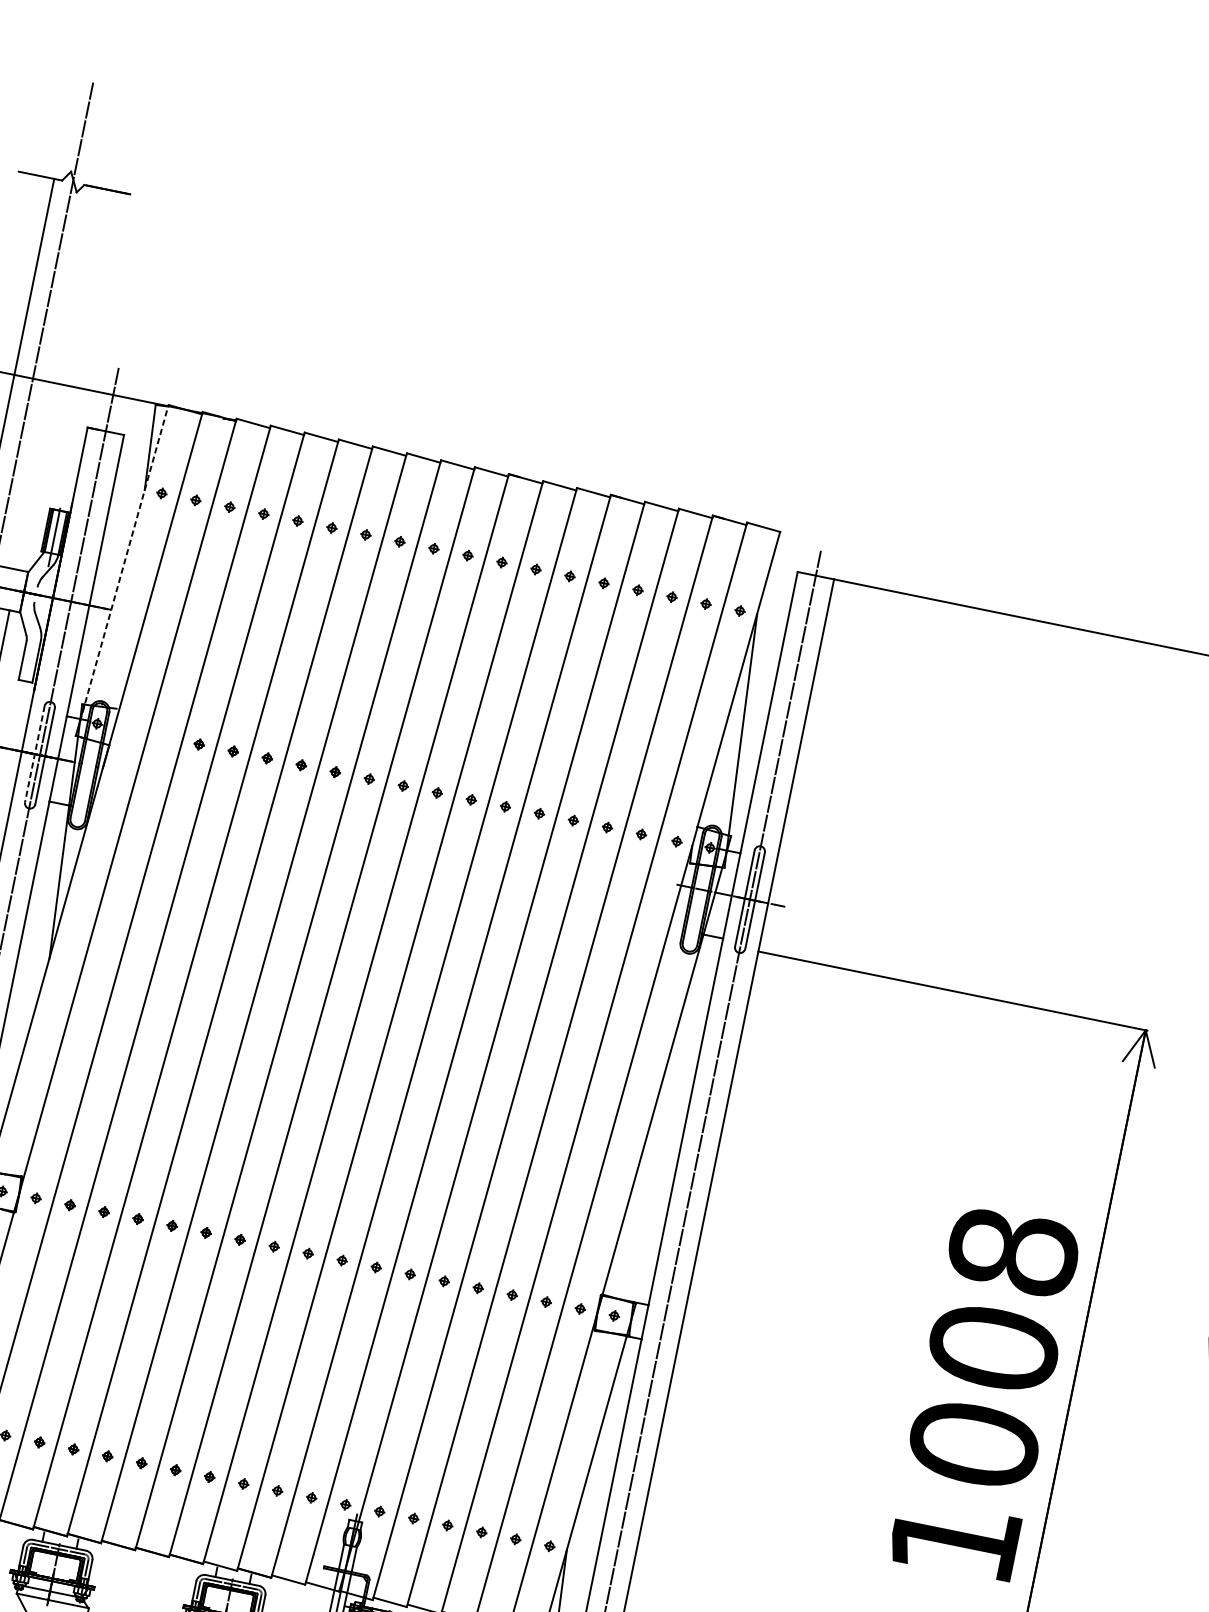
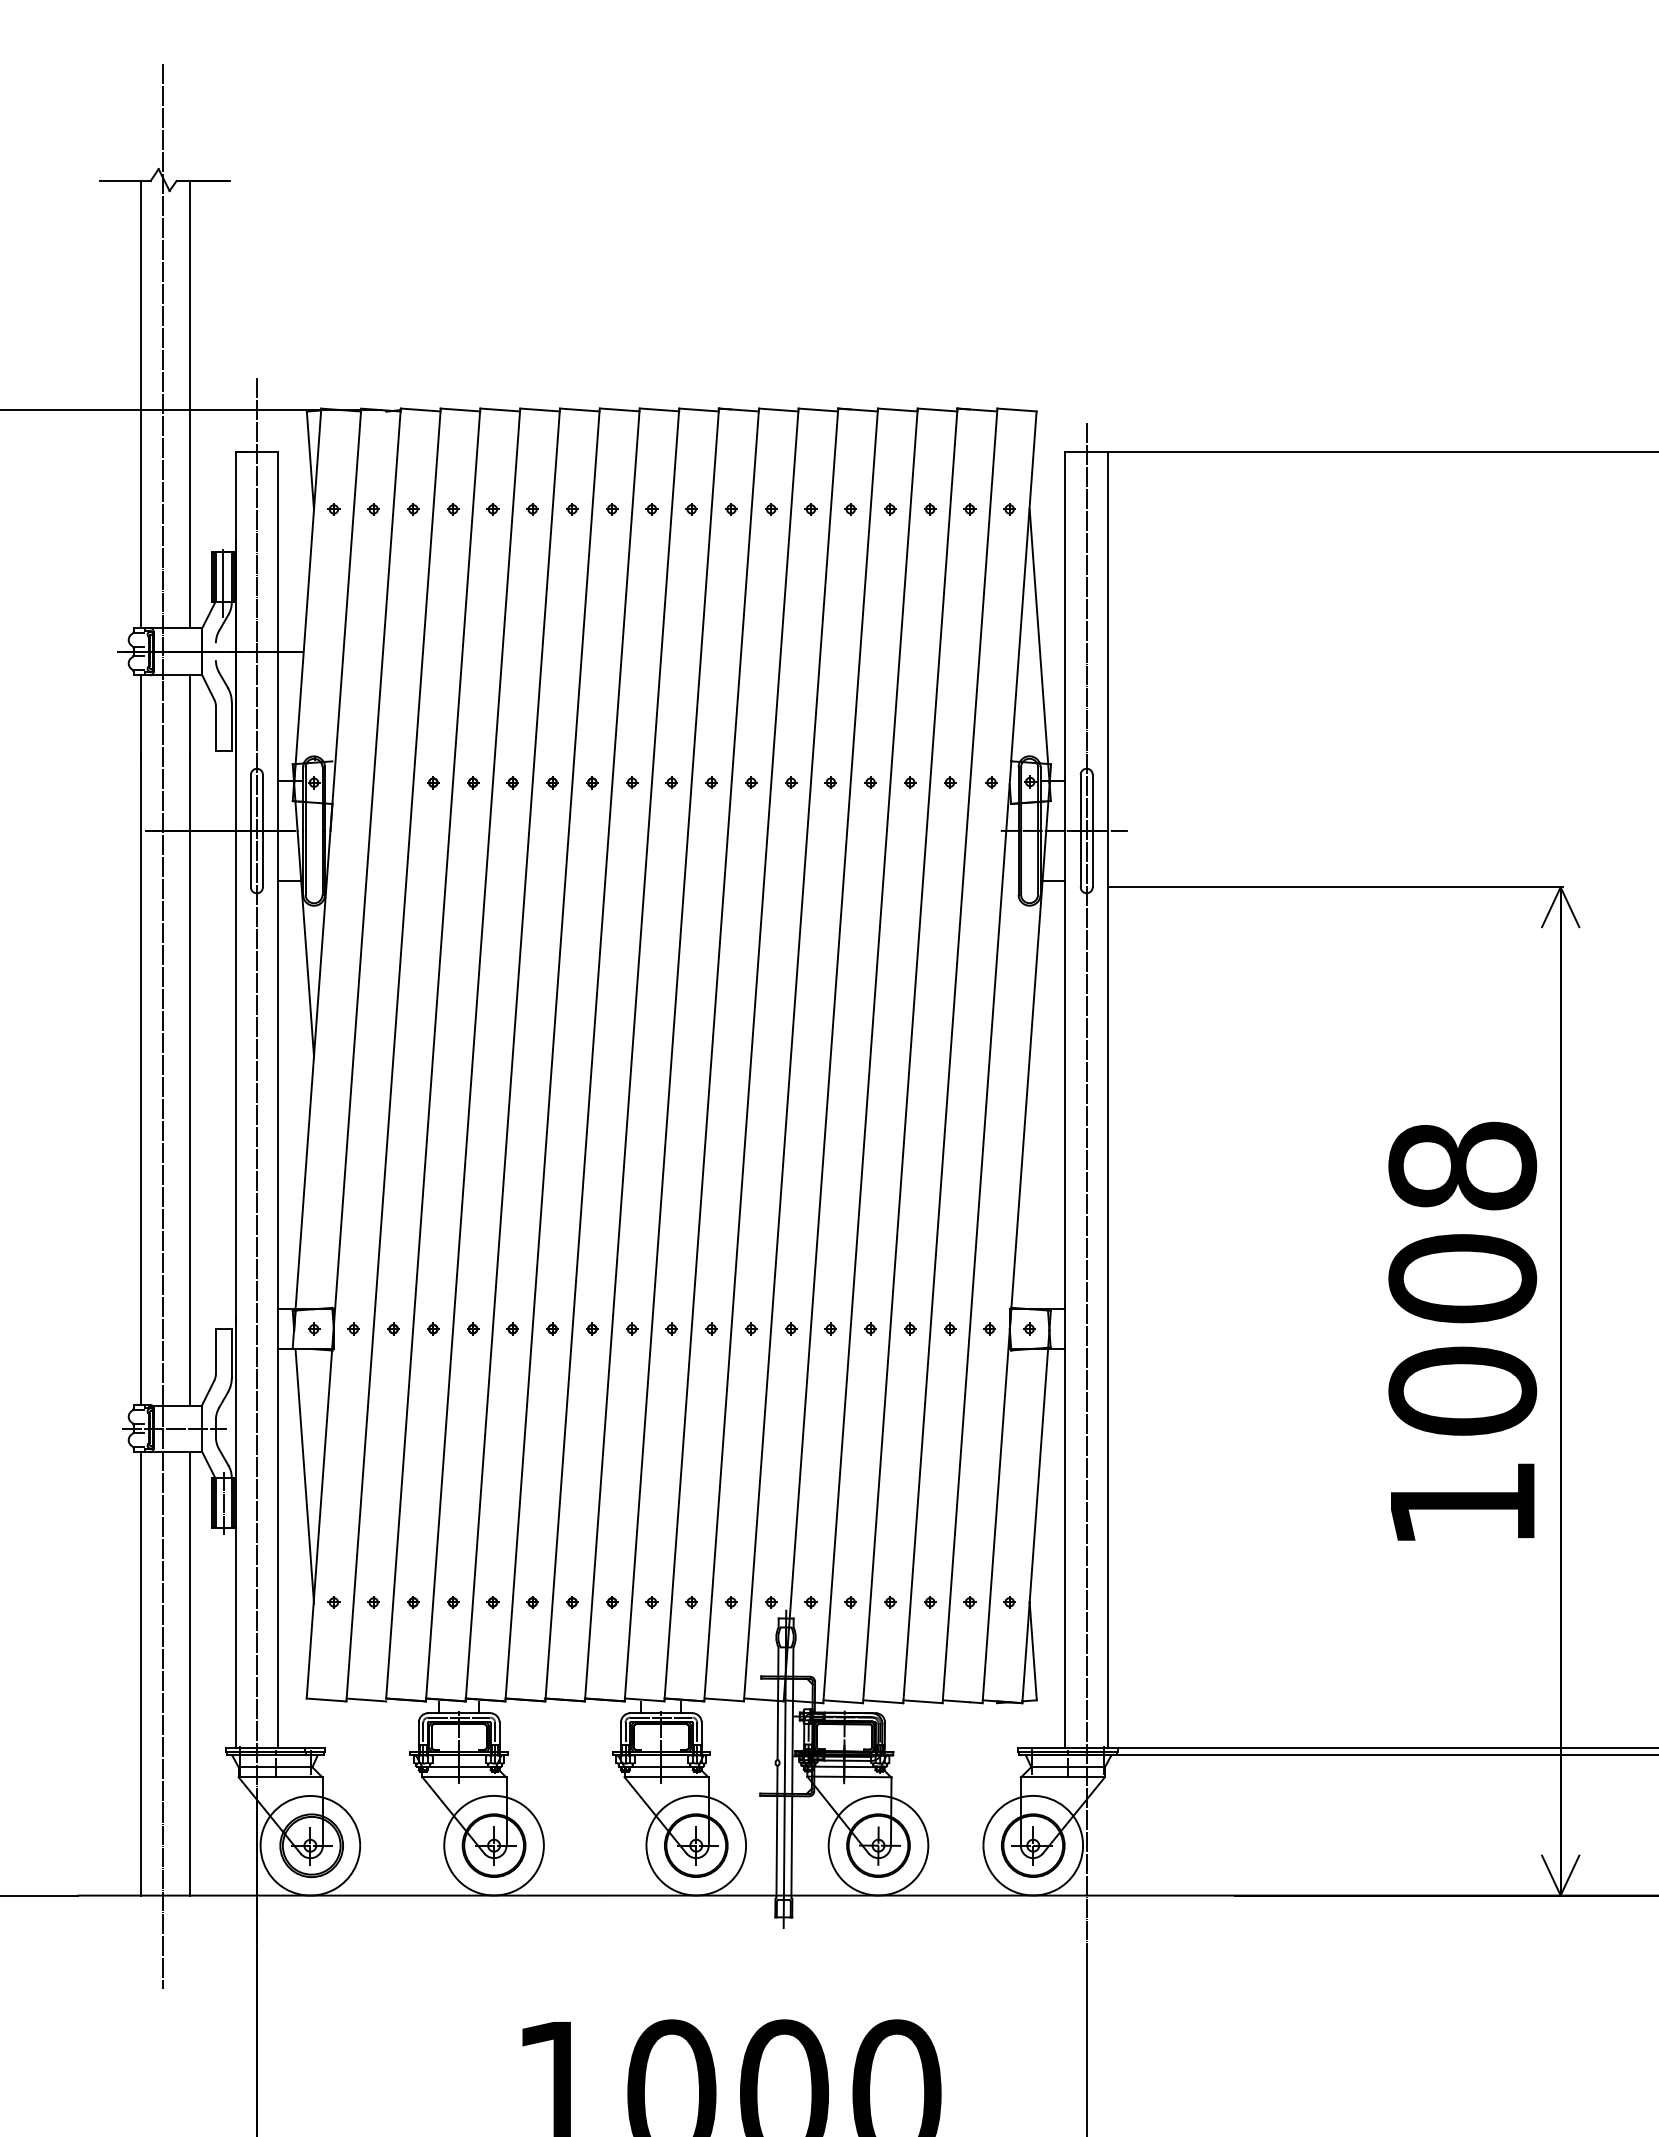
line: (56, 378) -> (189, 404), added
line: (124, 562) -> (307, 595), dashed -> solid
line: (34, 754) -> (250, 831), dashed -> solid

